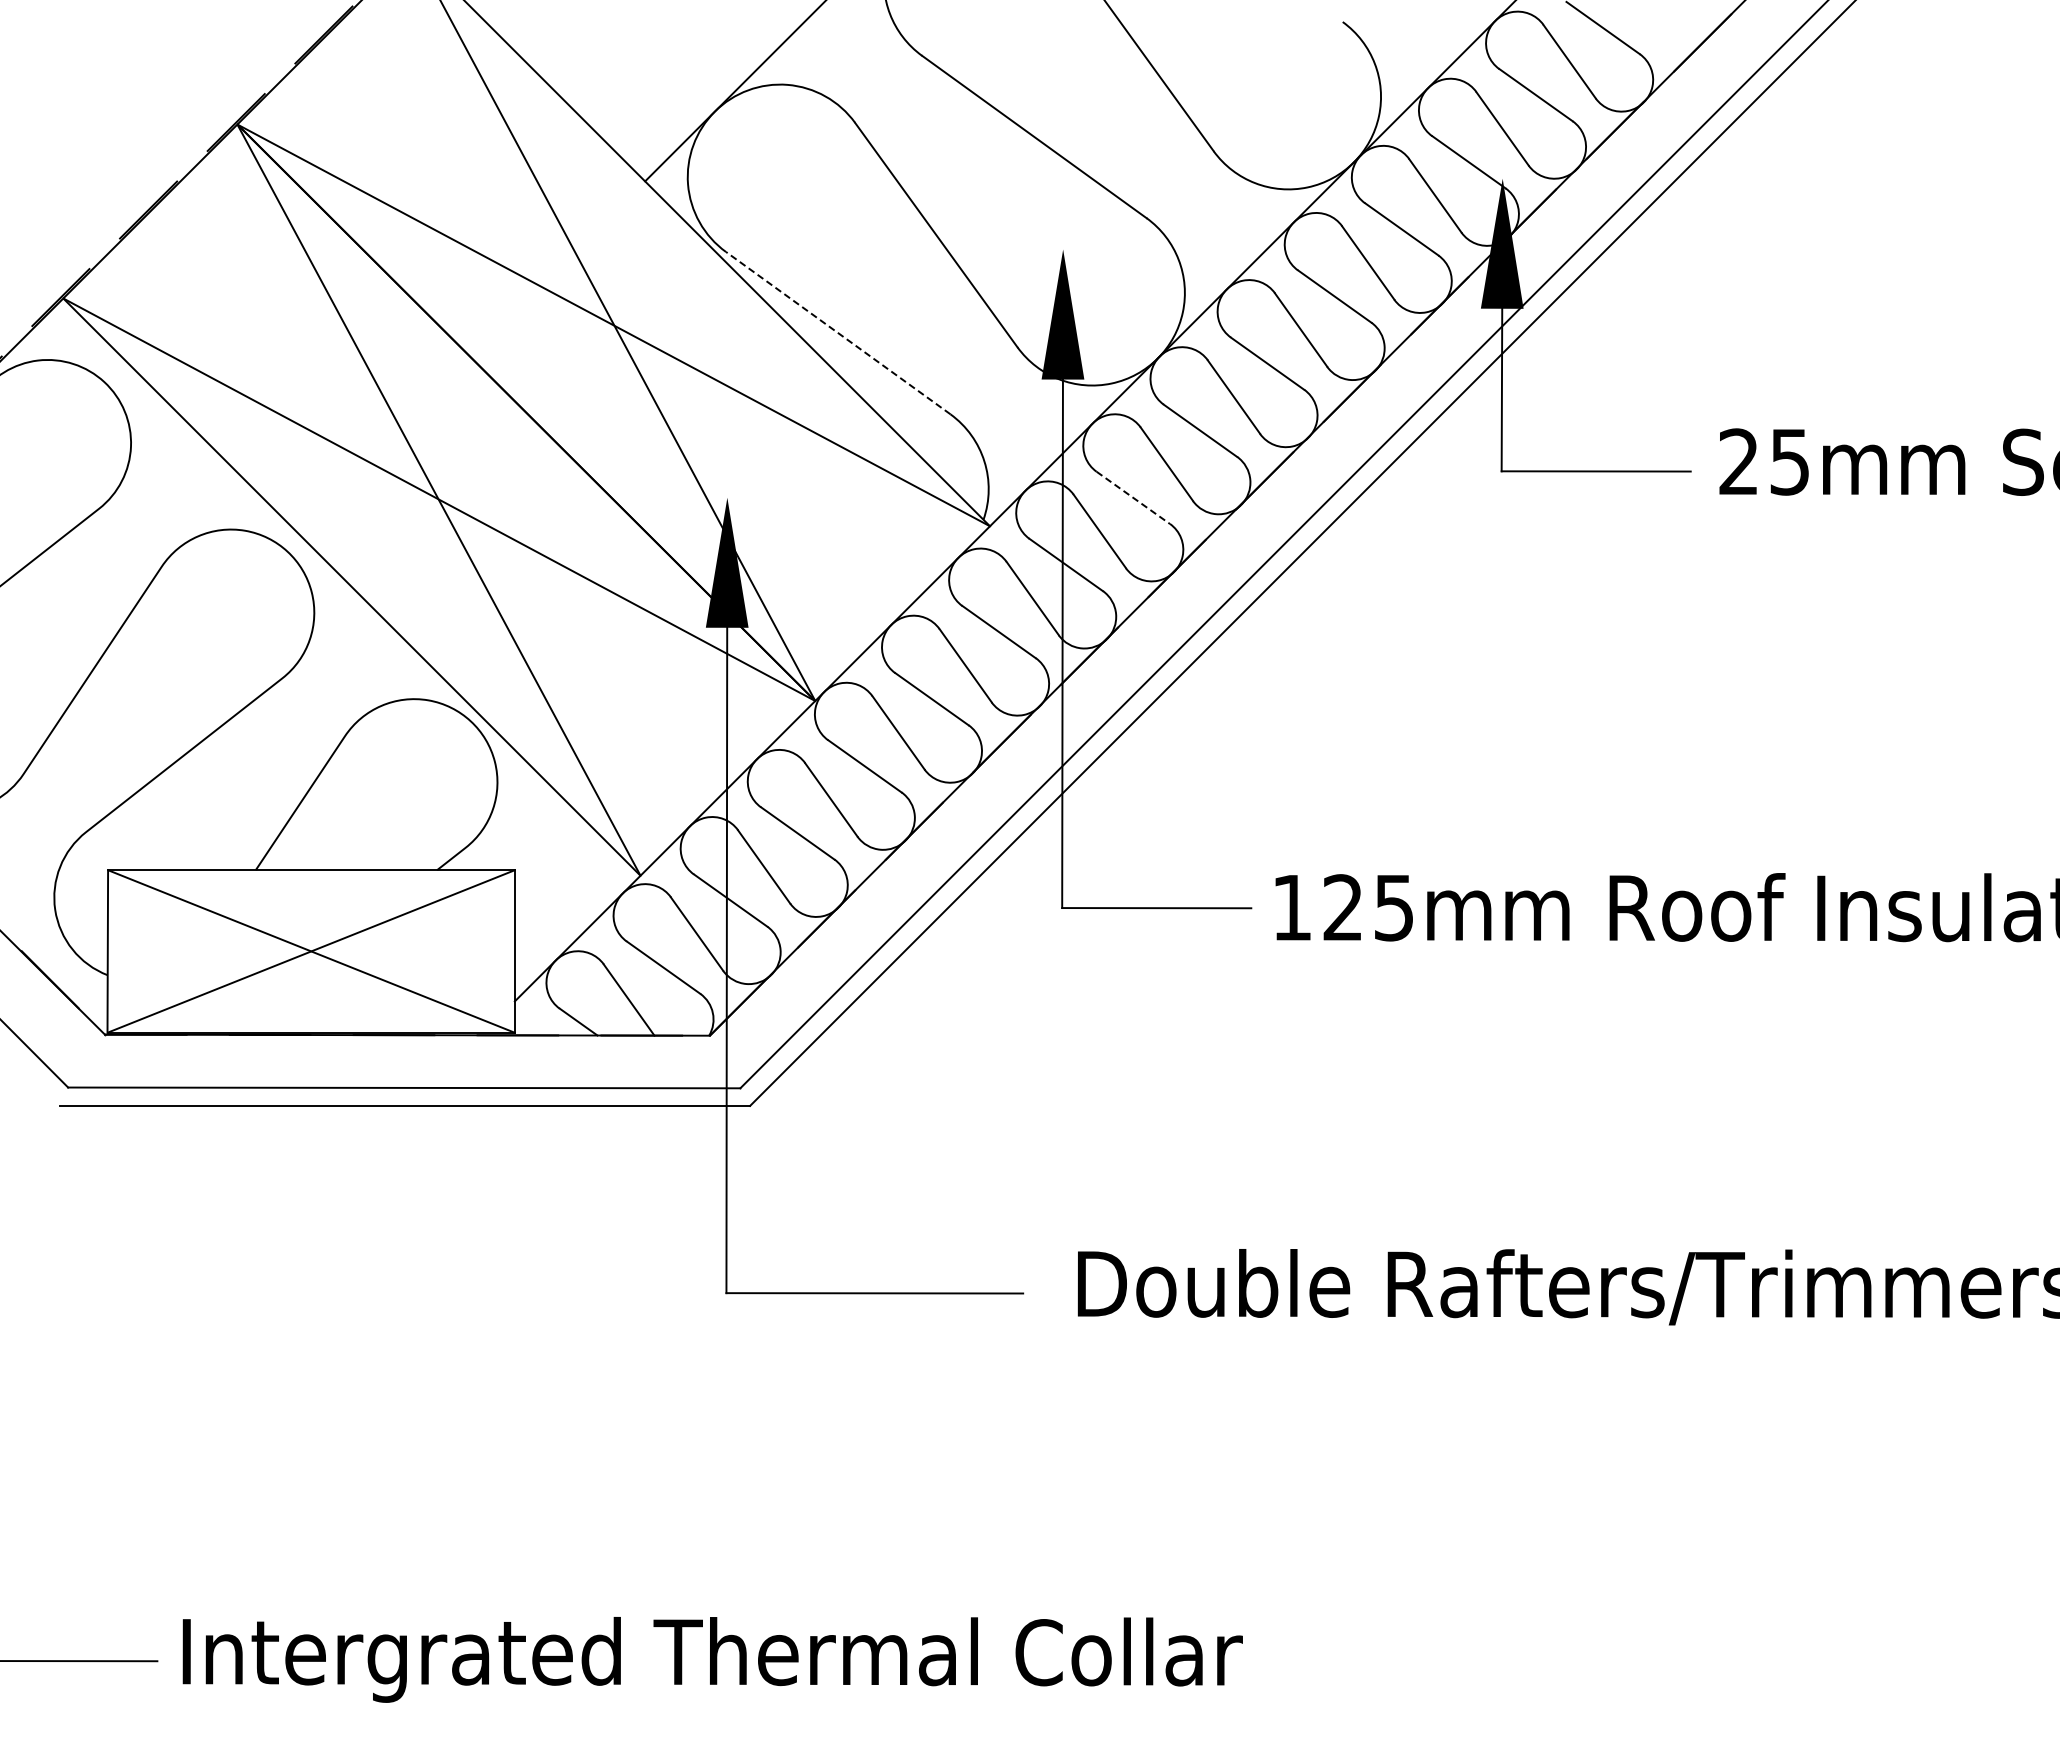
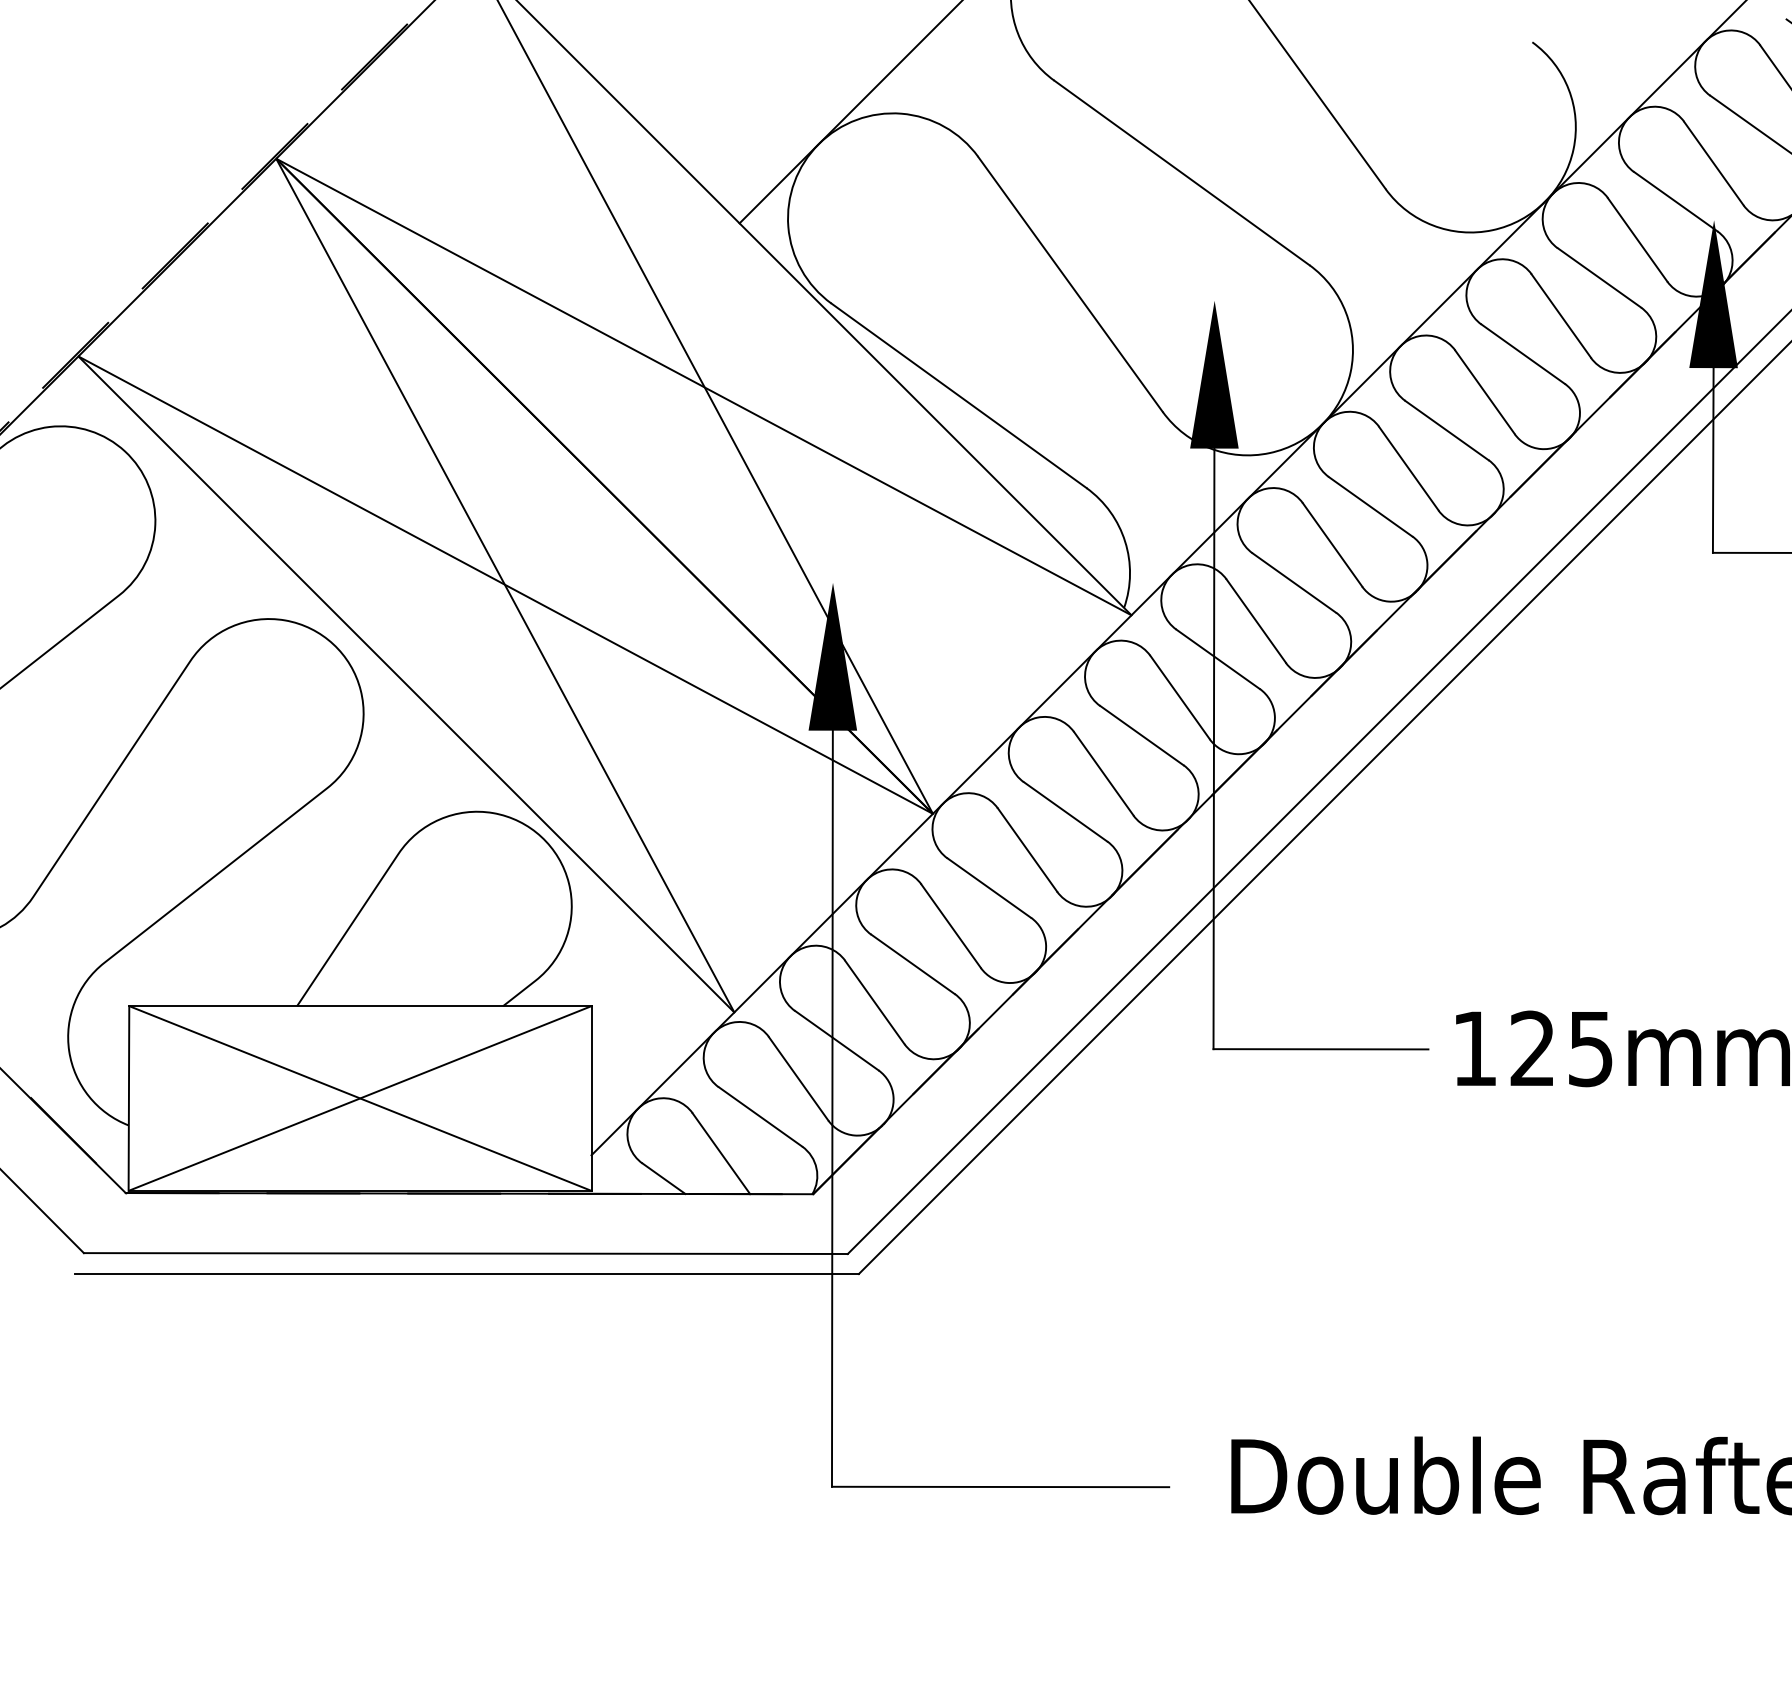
line: (837, 332) -> (958, 395), dashed -> solid
line: (1133, 498) -> (1294, 583), dashed -> solid

